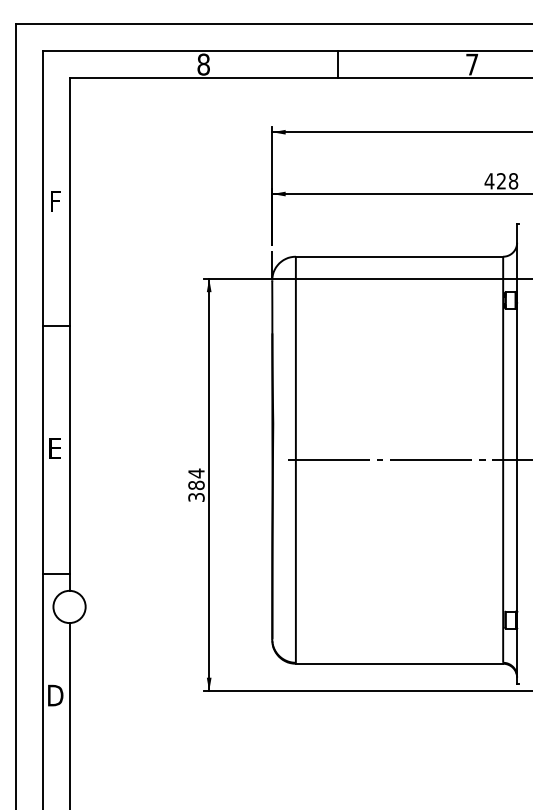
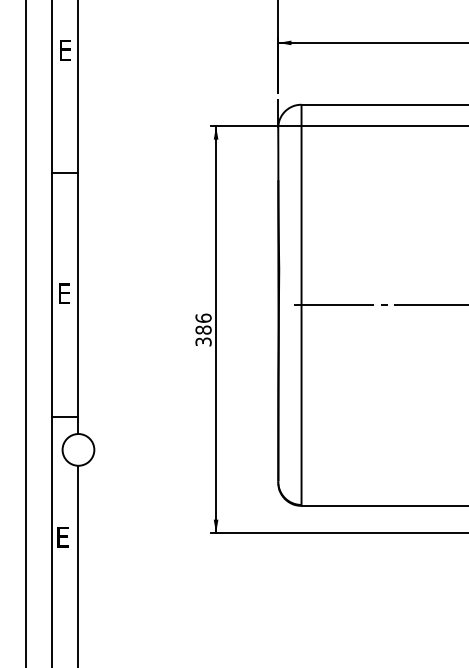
text: (57, 201) -> (66, 50), F -> E
text: (196, 473) -> (203, 318), 384 -> 386
text: (55, 695) -> (64, 537), D -> E

